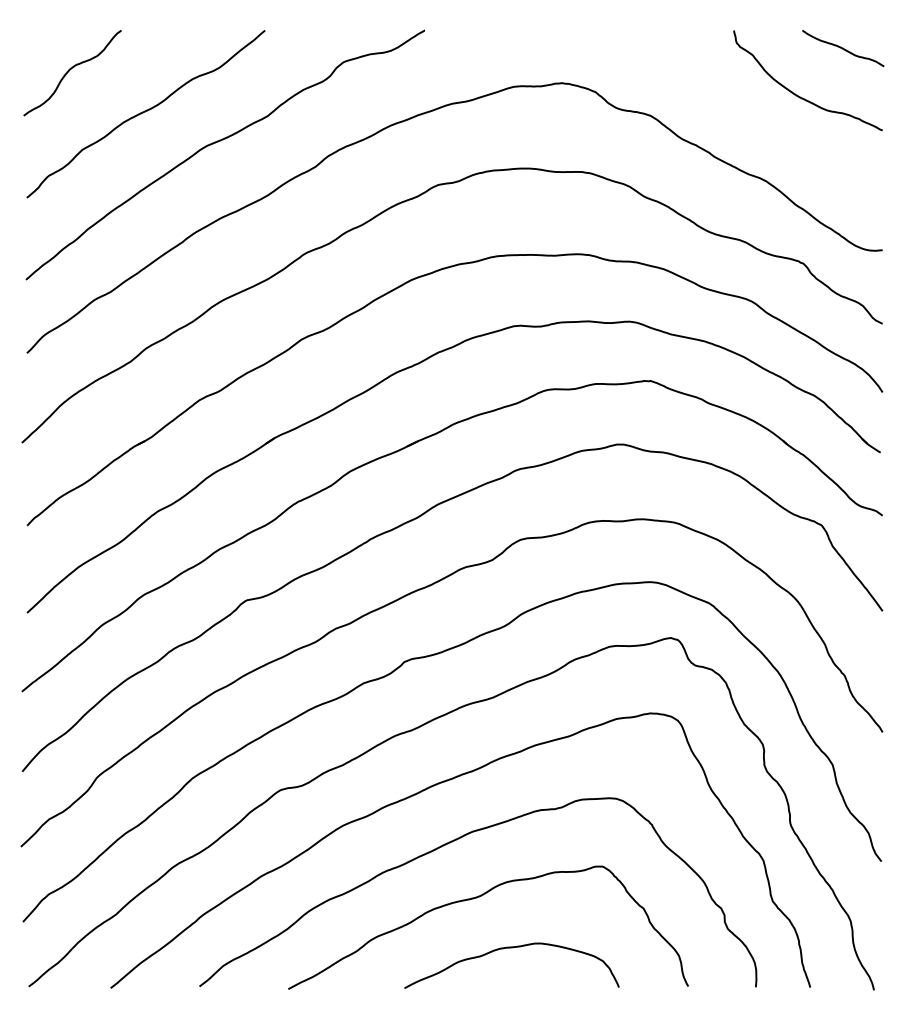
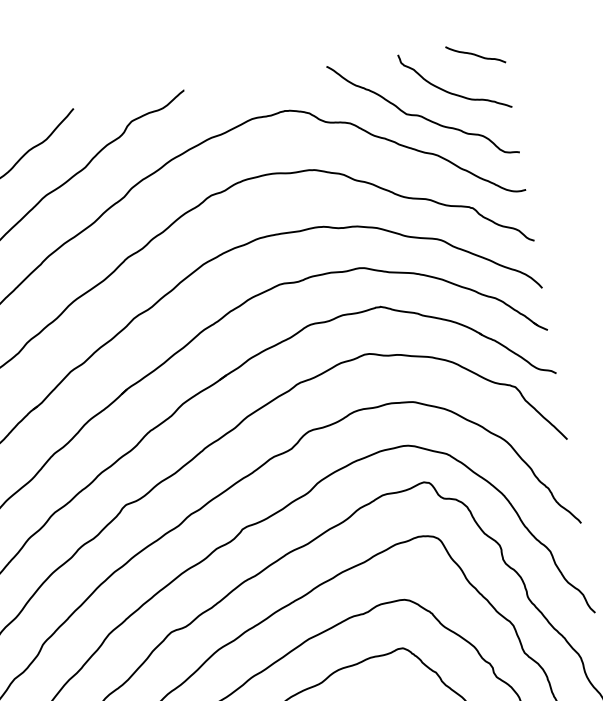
curve: (752, 121) -> (421, 115), added

